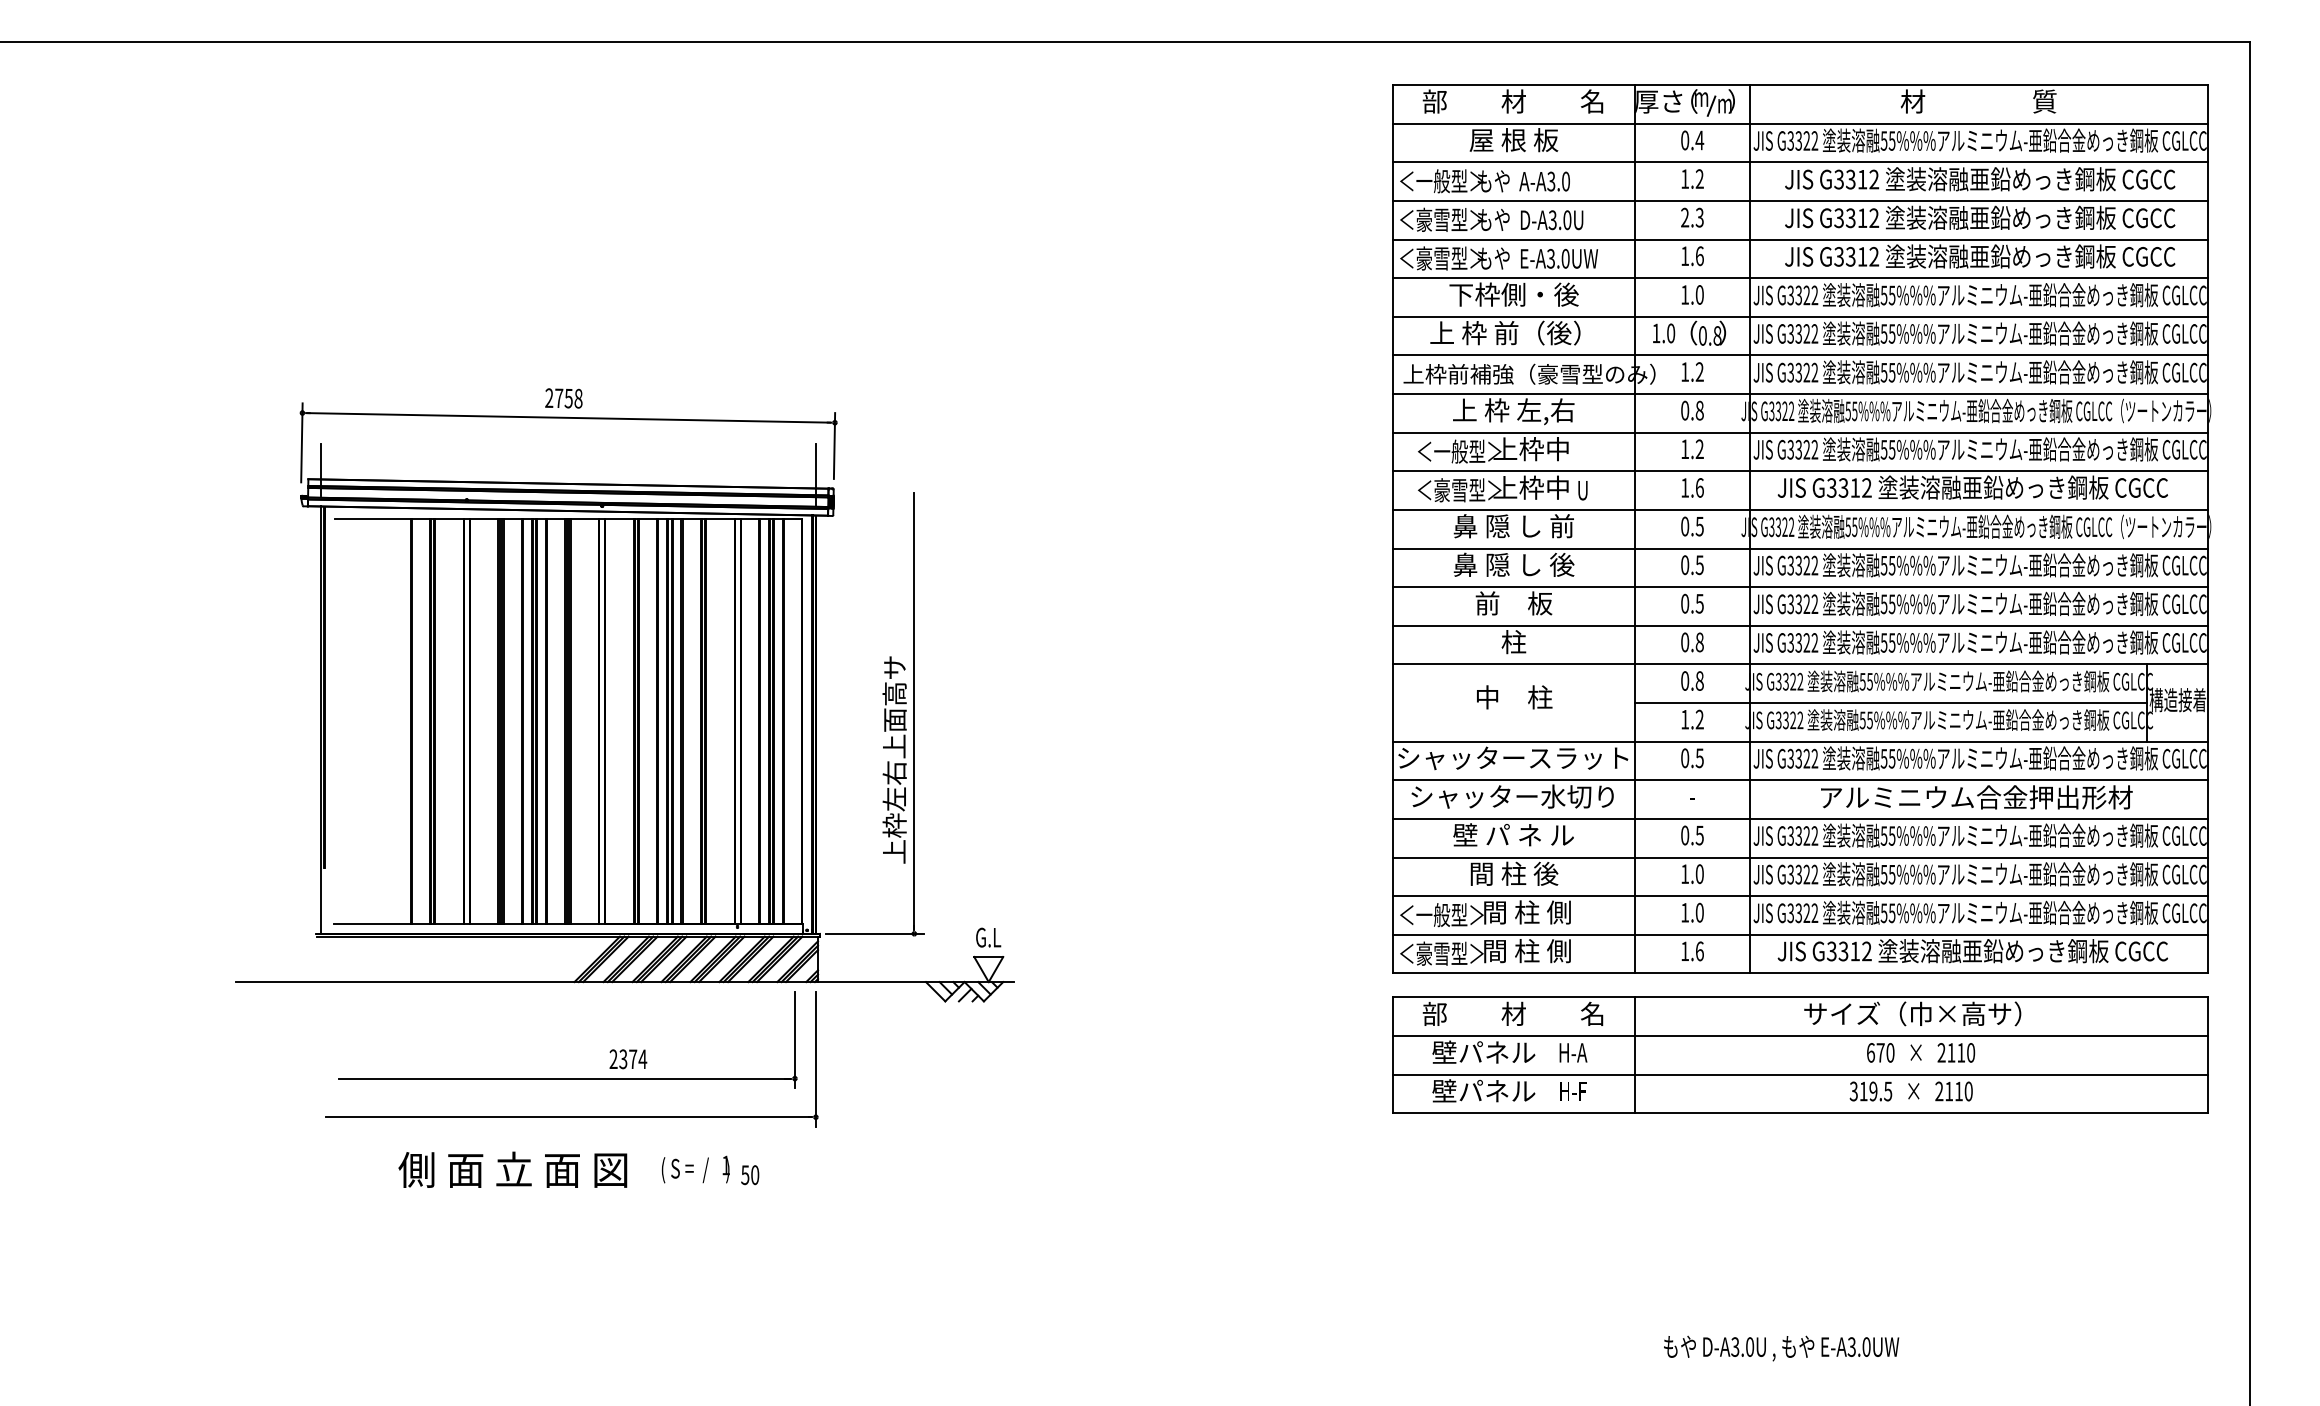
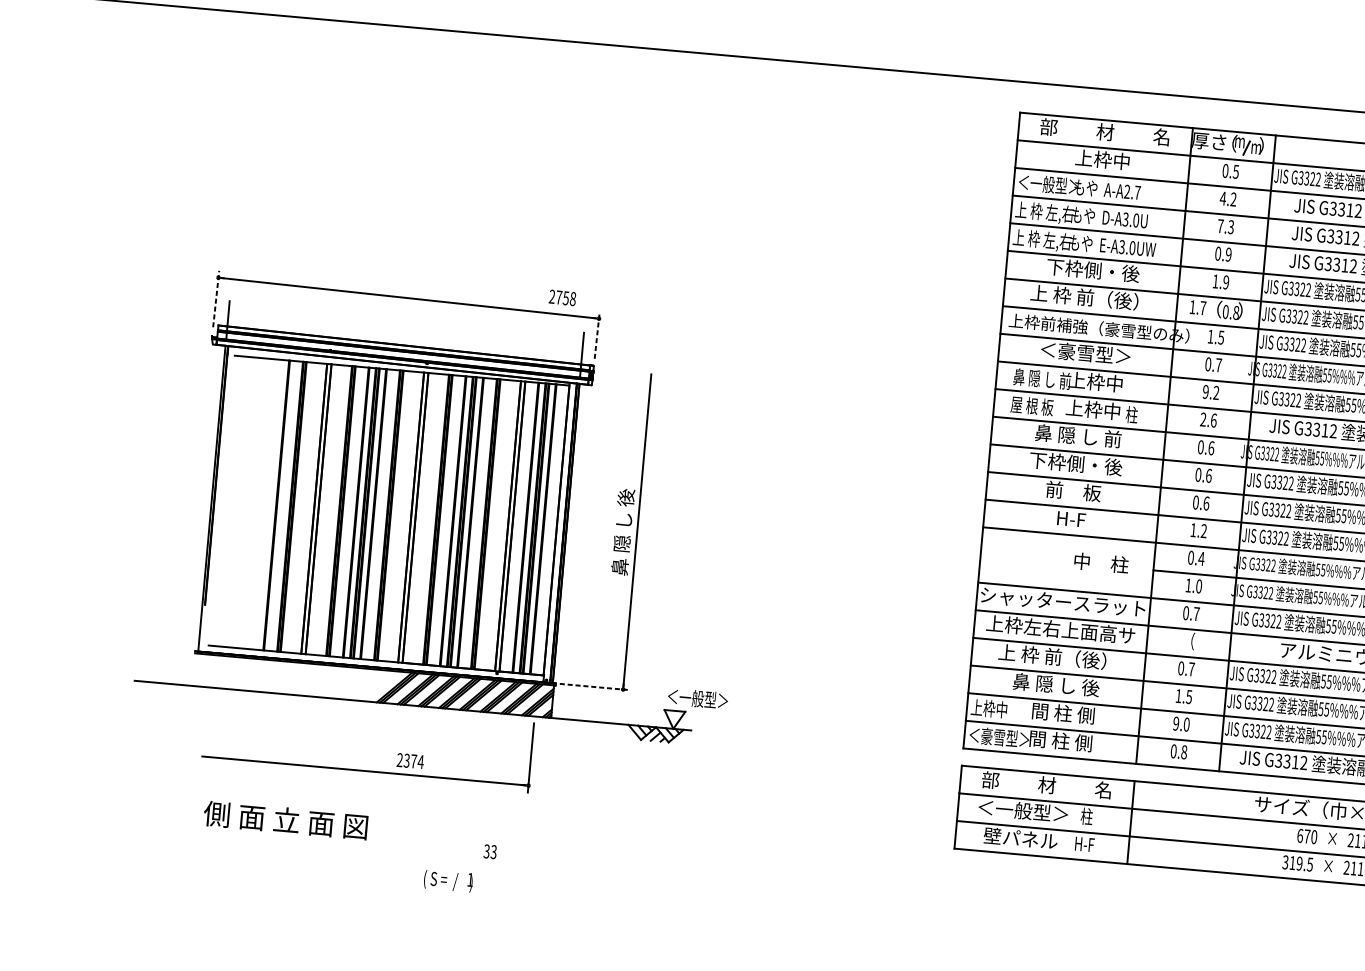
text: (1513, 140) -> (1102, 160), 屋 根 板 -> 上枠中
text: (1699, 140) -> (1235, 171), 0.4 -> 0.5
text: (1684, 178) -> (1222, 198), 1.2 -> 4.2
text: (1558, 181) -> (1132, 192), A-A3.0 -> A-A2.7
text: (1685, 217) -> (1220, 226), 2.3 -> 7.3
text: (1441, 220) -> (1046, 212), ＜豪雪型＞ -> 上 枠 左,右
text: (1692, 256) -> (1223, 254), 1.6 -> 0.9
text: (1441, 259) -> (1043, 240), ＜豪雪型＞ -> 上 枠 左,右
text: (1699, 294) -> (1226, 282), 1.0 -> 1.9
text: (1671, 333) -> (1203, 308), 1.0 -> 1.7
text: (1699, 371) -> (1221, 337), 1.2 -> 1.5
text: (563, 398) -> (562, 297), moved
text: (1699, 410) -> (1218, 365), 0.8 -> 0.7
text: (1513, 411) -> (1085, 354), 上 枠 左,右 -> ＜豪雪型＞
line: (301, 442) -> (215, 298), solid -> dashed
line: (834, 446) -> (597, 335), solid -> dashed
text: (1685, 449) -> (1206, 392), 1.2 -> 9.2
text: (1458, 451) -> (1043, 379), ＜一般型＞ -> 鼻 隠 し 前
text: (1685, 487) -> (1203, 419), 1.6 -> 2.6
text: (1458, 490) -> (1040, 407), ＜豪雪型＞ -> 屋 根 板
text: (1585, 490) -> (1131, 415), U -> 柱
text: (1699, 526) -> (1211, 448), 0.5 -> 0.6
text: (1513, 564) -> (1075, 463), 鼻 隠 し 後 -> 下枠側・後
text: (1699, 564) -> (1208, 475), 0.5 -> 0.6
text: (1699, 603) -> (1206, 503), 0.5 -> 0.6
text: (1514, 642) -> (1071, 519), 柱 -> H-F
text: (1692, 642) -> (1198, 530), 0.8 -> 1.2
text: (1699, 680) -> (1201, 558), 0.8 -> 0.4
text: (1514, 697) -> (1101, 563), moved
text: (1699, 719) -> (1198, 586), 1.2 -> 1.0
text: (1699, 758) -> (1196, 614), 0.5 -> 0.7
text: (894, 759) -> (620, 563), 上枠左右上面高サ -> 鼻 隠 し 後
text: (1513, 796) -> (1060, 629), シャッター水切り -> 上枠左右上面高サ
text: (1695, 796) -> (1191, 641), - -> （
text: (1505, 834) -> (1052, 656), 壁 パ ネ ル -> 上 枠 前（後）
text: (1699, 835) -> (1191, 669), 0.5 -> 0.7
text: (1513, 873) -> (1055, 684), 間 柱 後 -> 鼻 隠 し 後
text: (1699, 873) -> (1189, 696), 1.0 -> 1.5
text: (1685, 912) -> (1176, 723), 1.0 -> 9.0
text: (1441, 915) -> (1001, 710), ＜一般型＞ -> 上枠中
line: (875, 933) -> (595, 686), solid -> dashed
text: (1018, 937) -> (697, 698), G.L -> ＜一般型＞
text: (1692, 951) -> (1179, 751), 1.6 -> 0.8
text: (1483, 1052) -> (1022, 810), 壁パネル -> ＜一般型＞
text: (1573, 1052) -> (1087, 816), H-A -> 柱
part: (571, 1116) -> (366, 798), removed
text: (512, 1169) -> (285, 820), moved
text: (695, 1169) -> (448, 880), moved
text: (750, 1174) -> (490, 851), 50 -> 33

